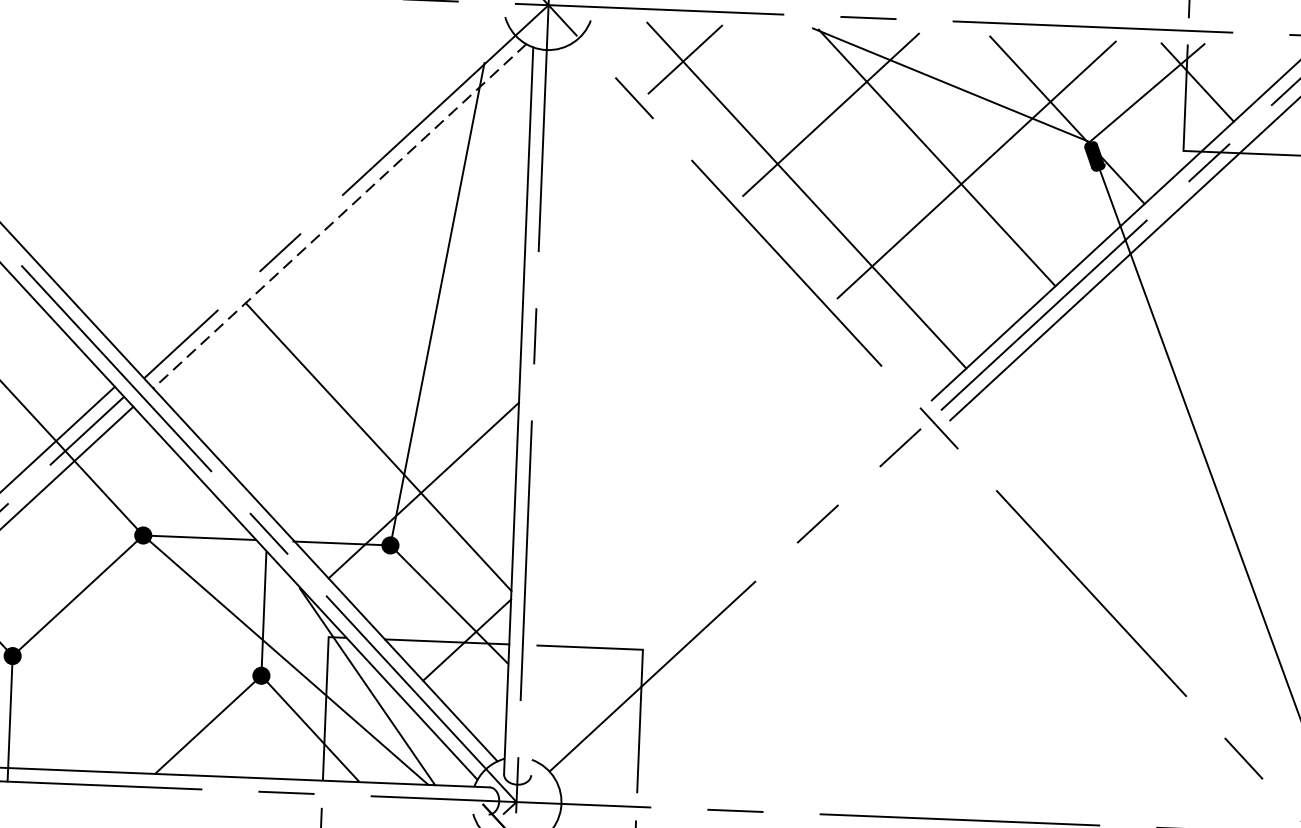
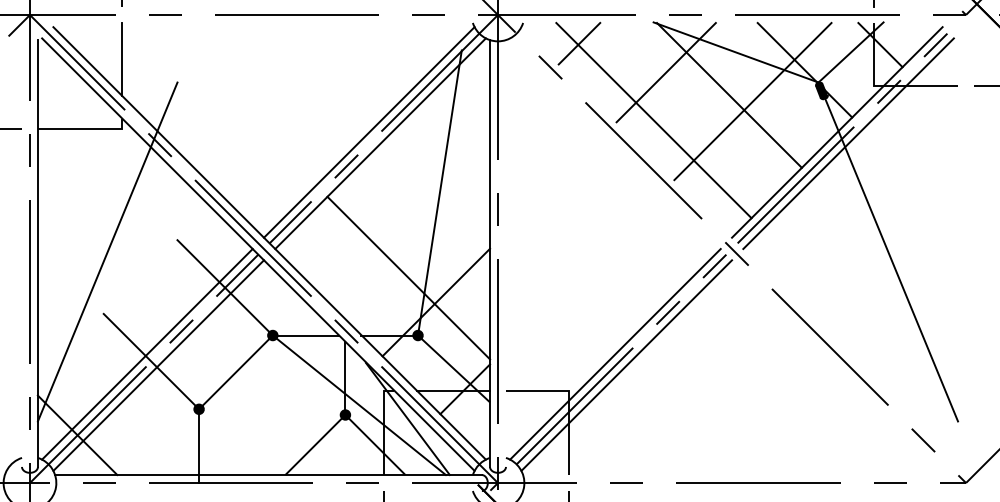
line: (321, 196) -> (369, 132), added
line: (339, 215) -> (380, 143), dashed -> solid
line: (725, 591) -> (615, 354), added
line: (743, 610) -> (626, 365), added

